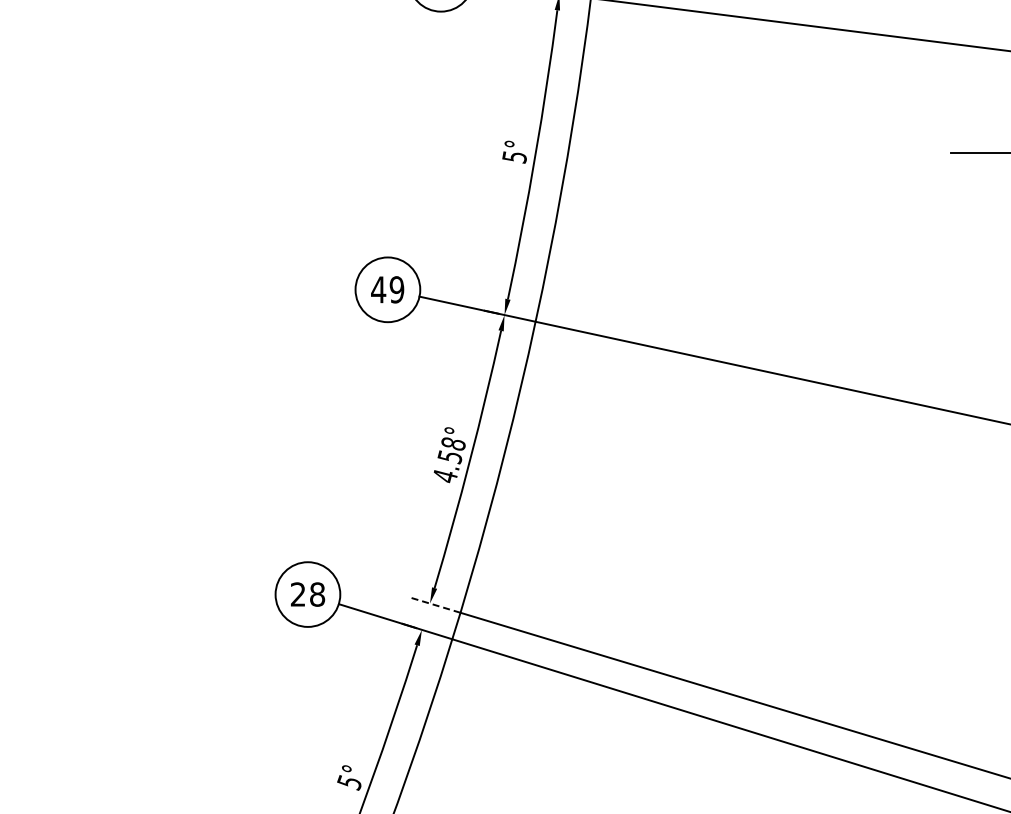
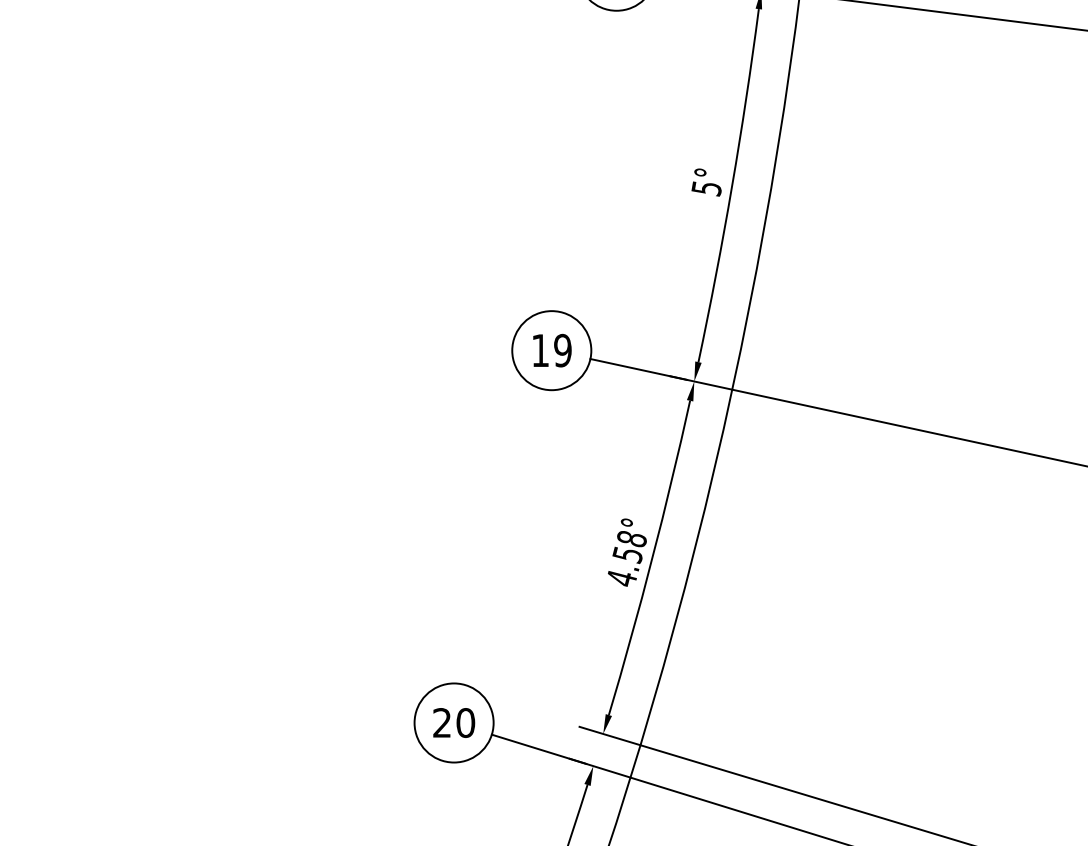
text: (378, 289) -> (540, 350), 49 -> 19
text: (317, 594) -> (465, 722), 28 -> 20
line: (435, 605) -> (609, 736), dashed -> solid

